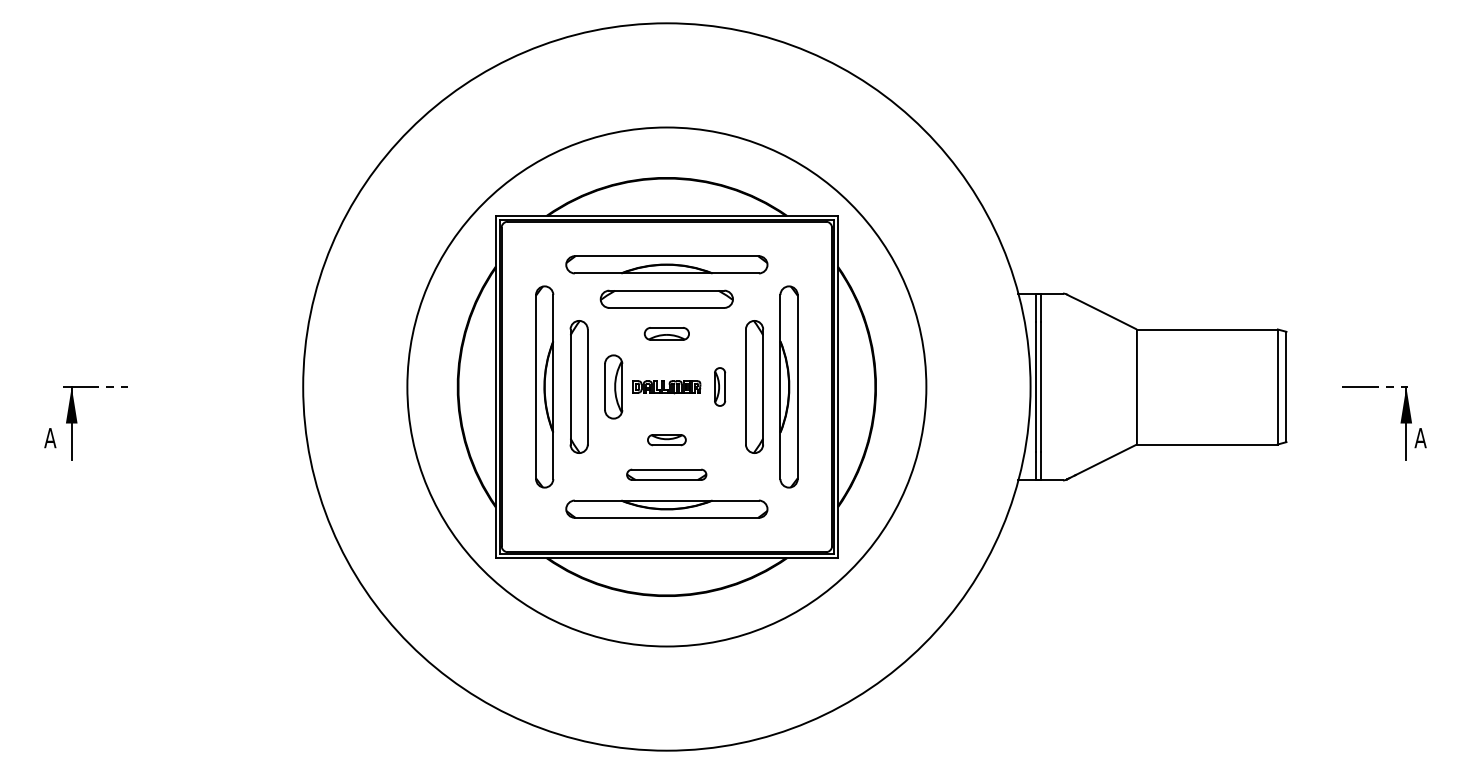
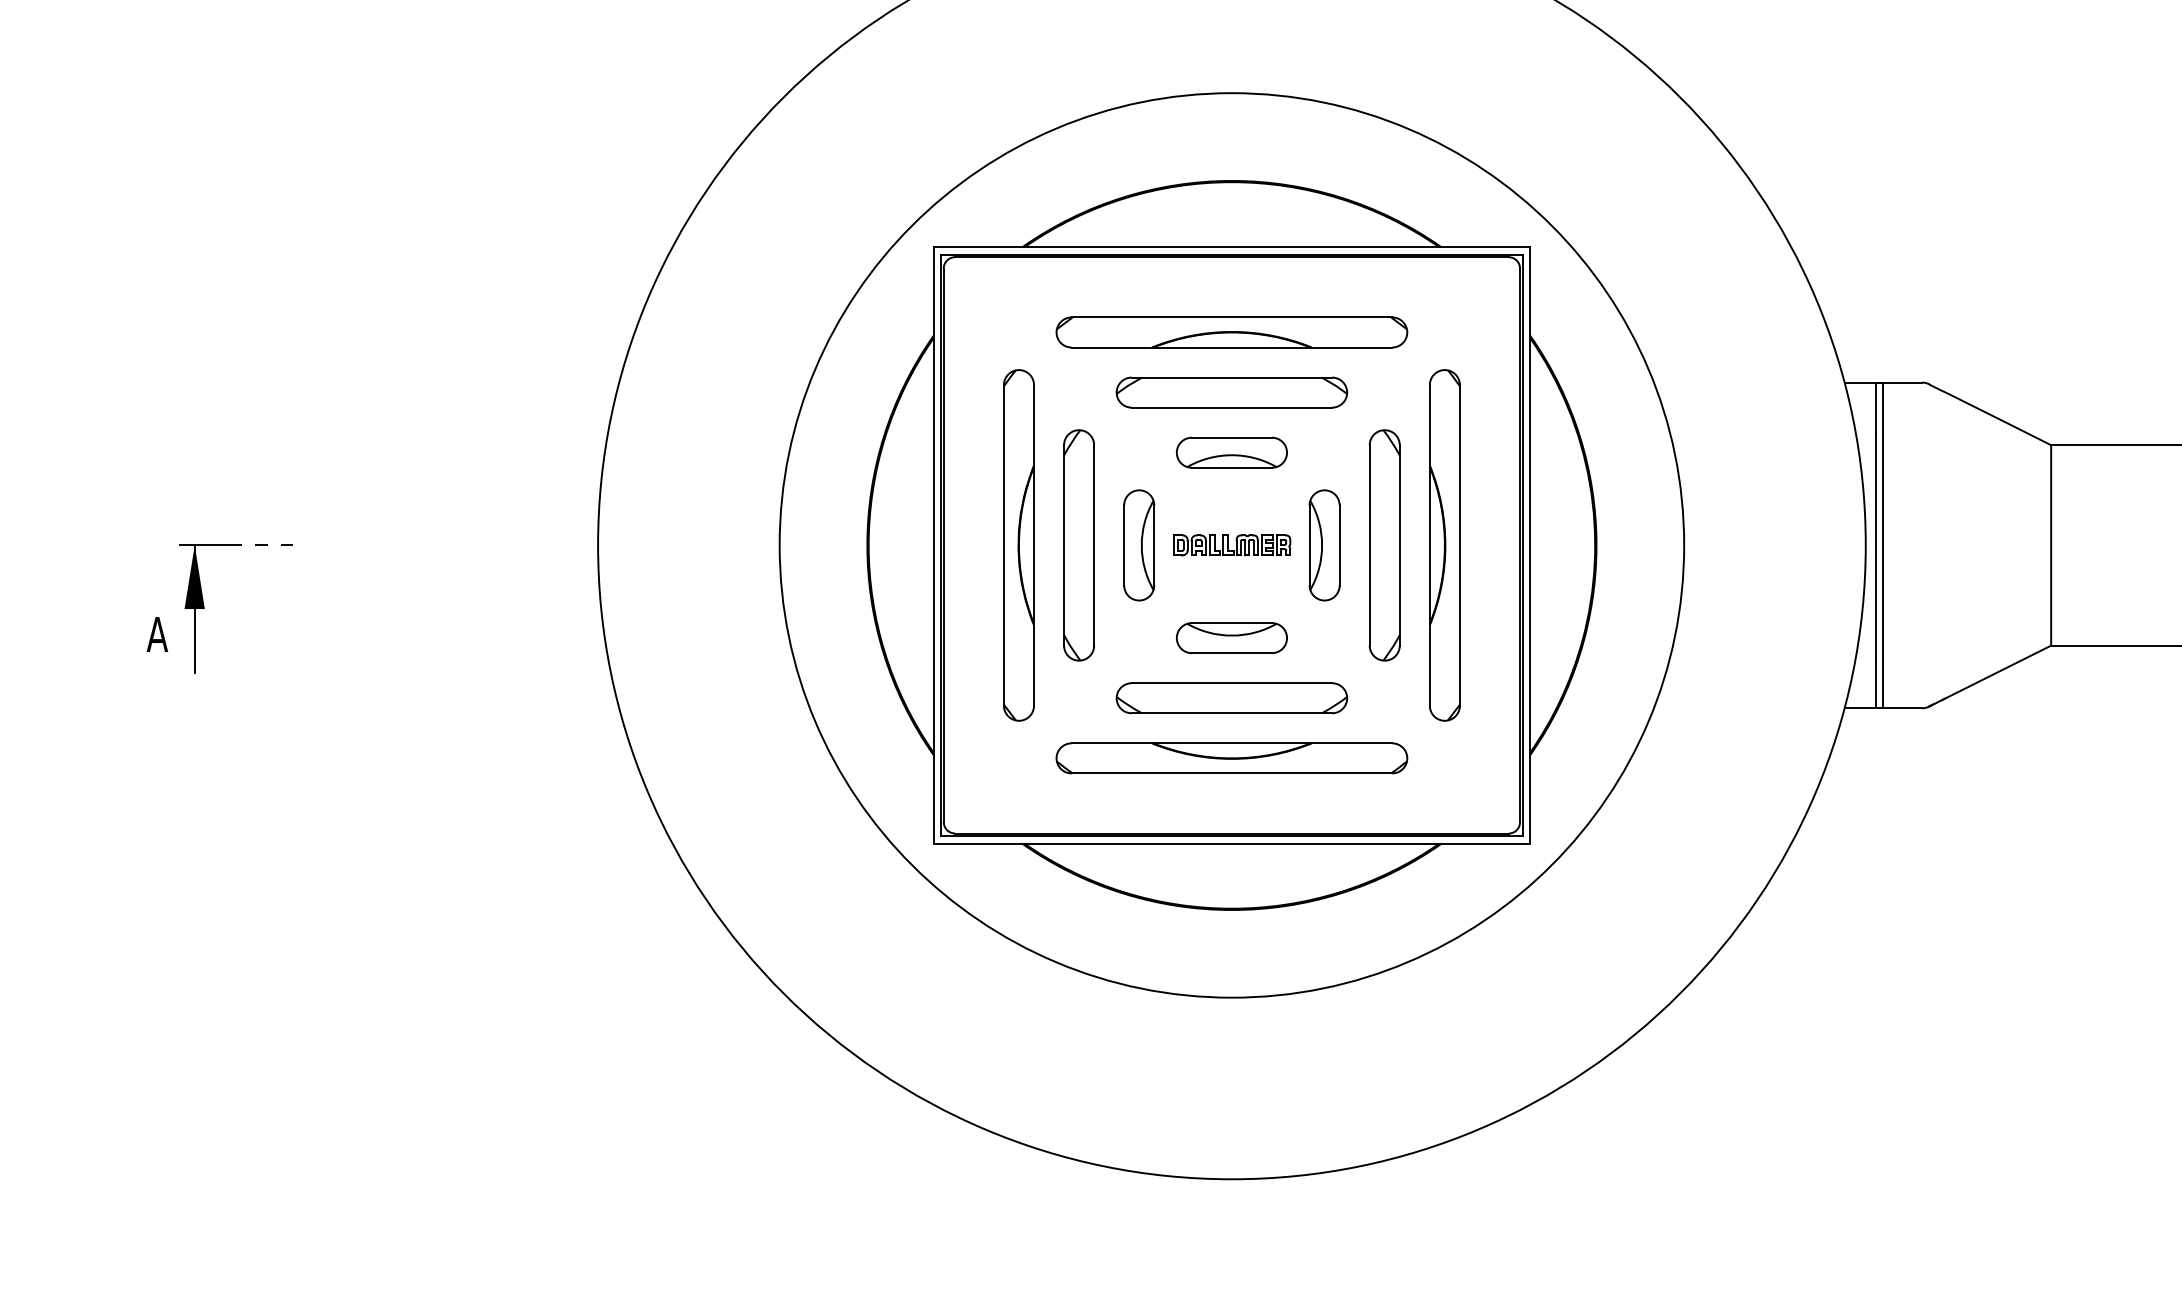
part: (666, 333) -> (1231, 452), size x1.43
part: (719, 386) -> (1323, 544), size x1.67
part: (666, 439) -> (1231, 636), size x1.67
part: (666, 474) -> (1231, 697), size x1.67

